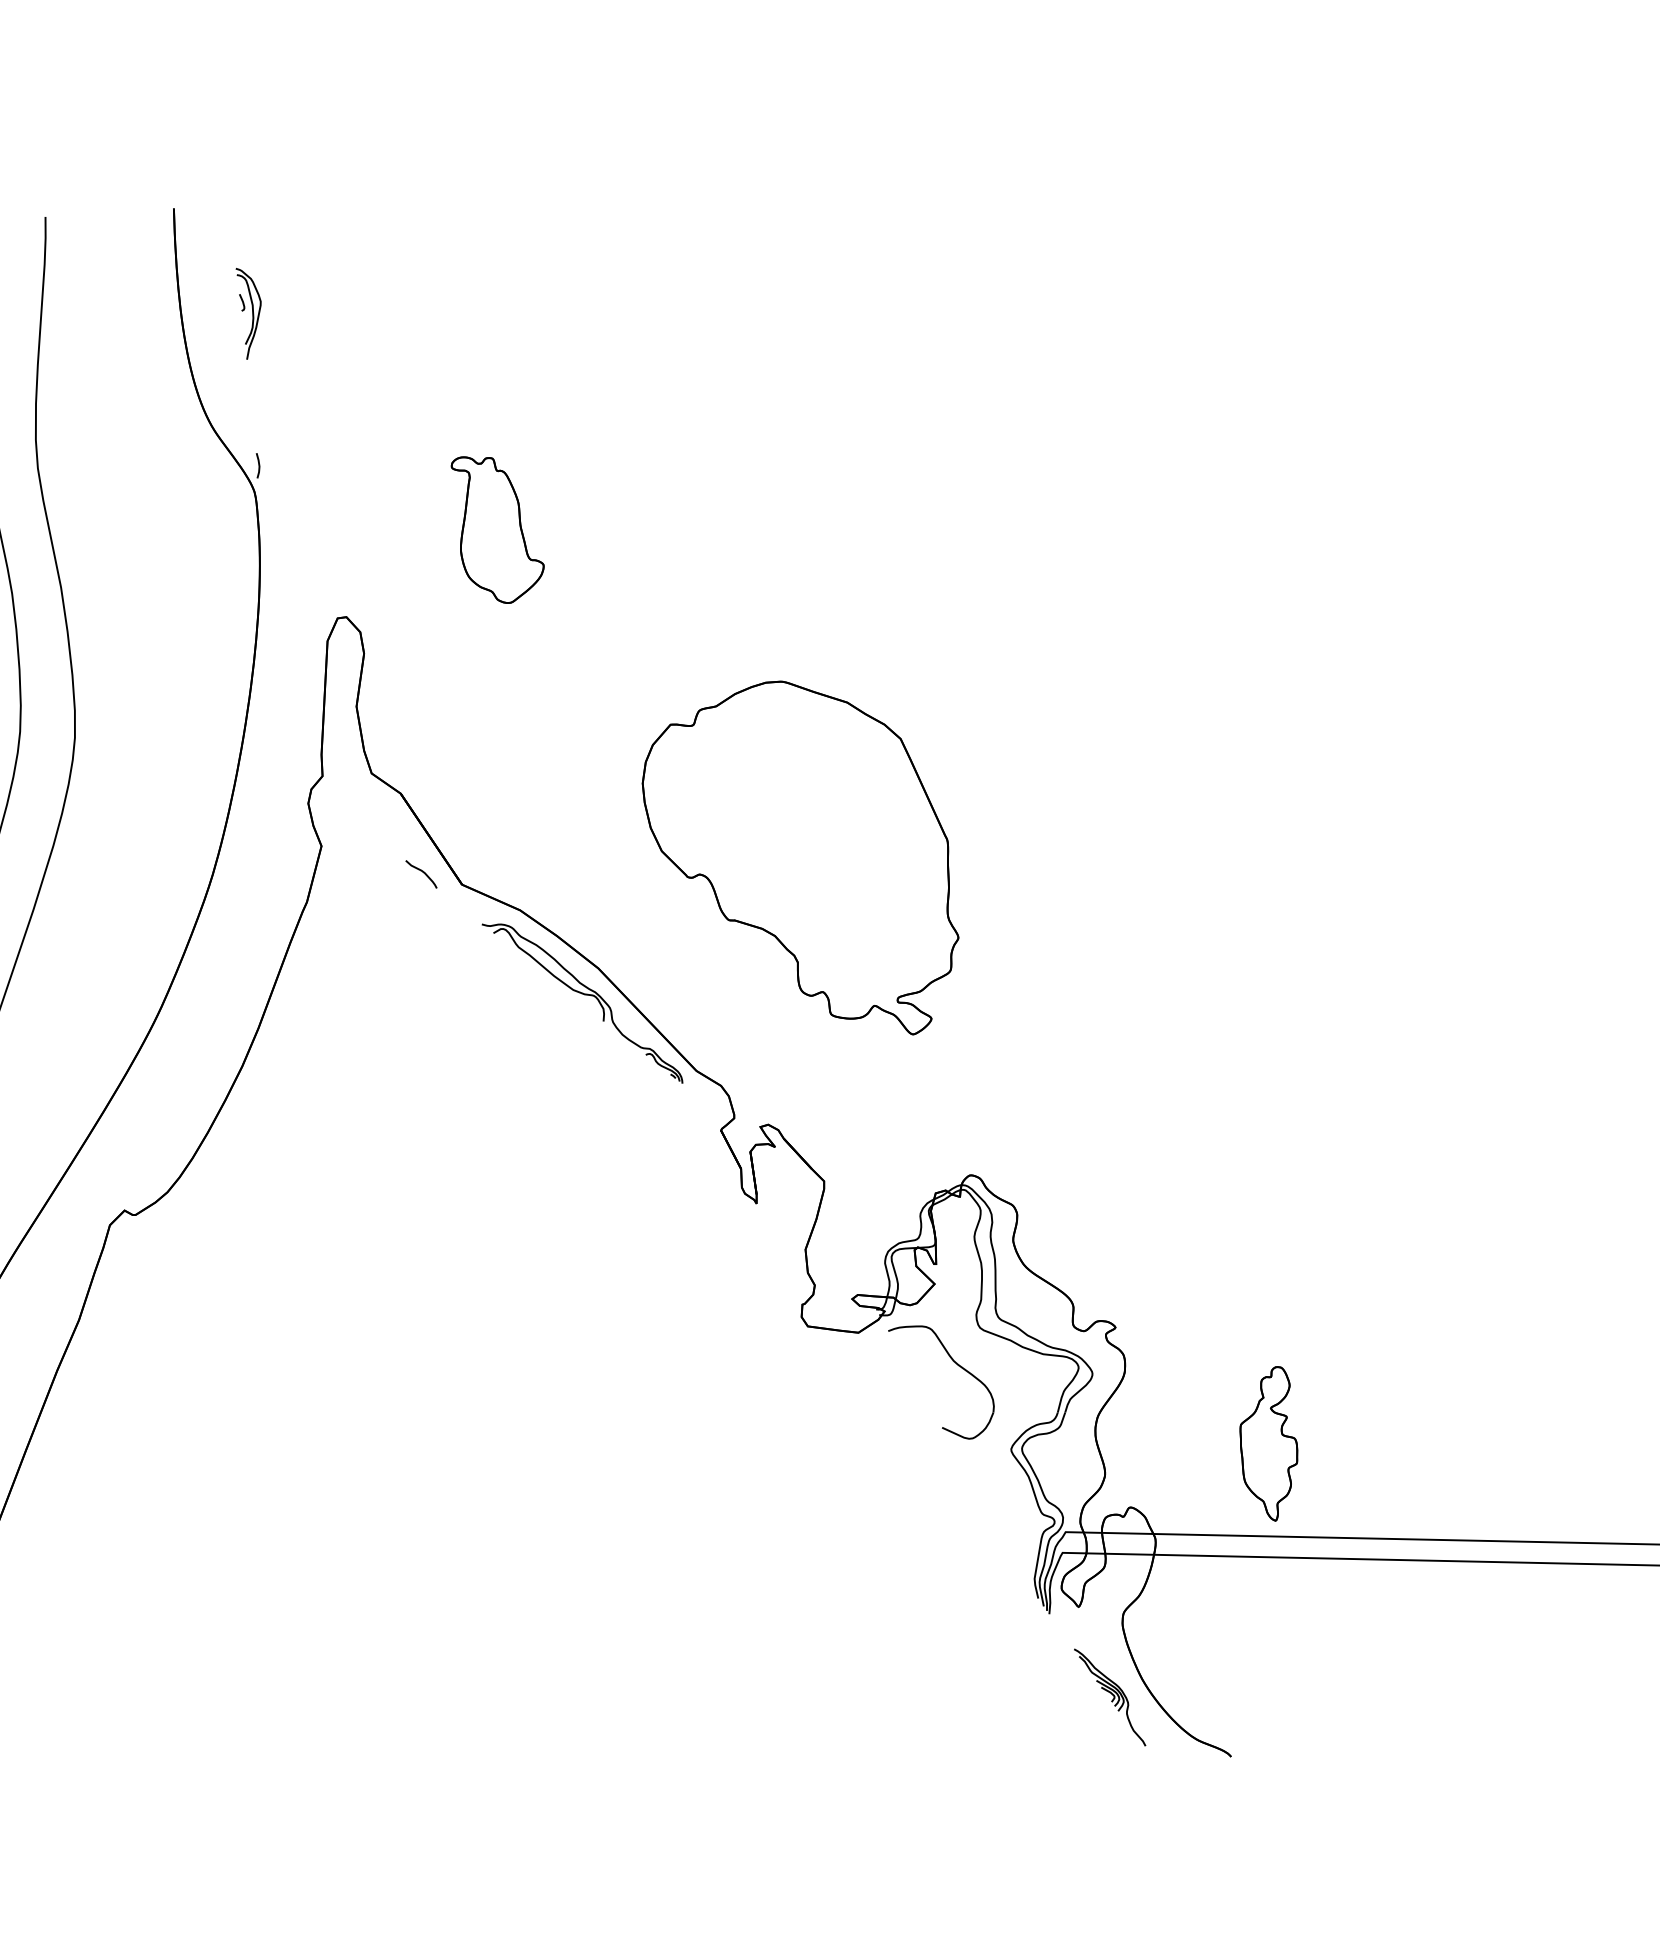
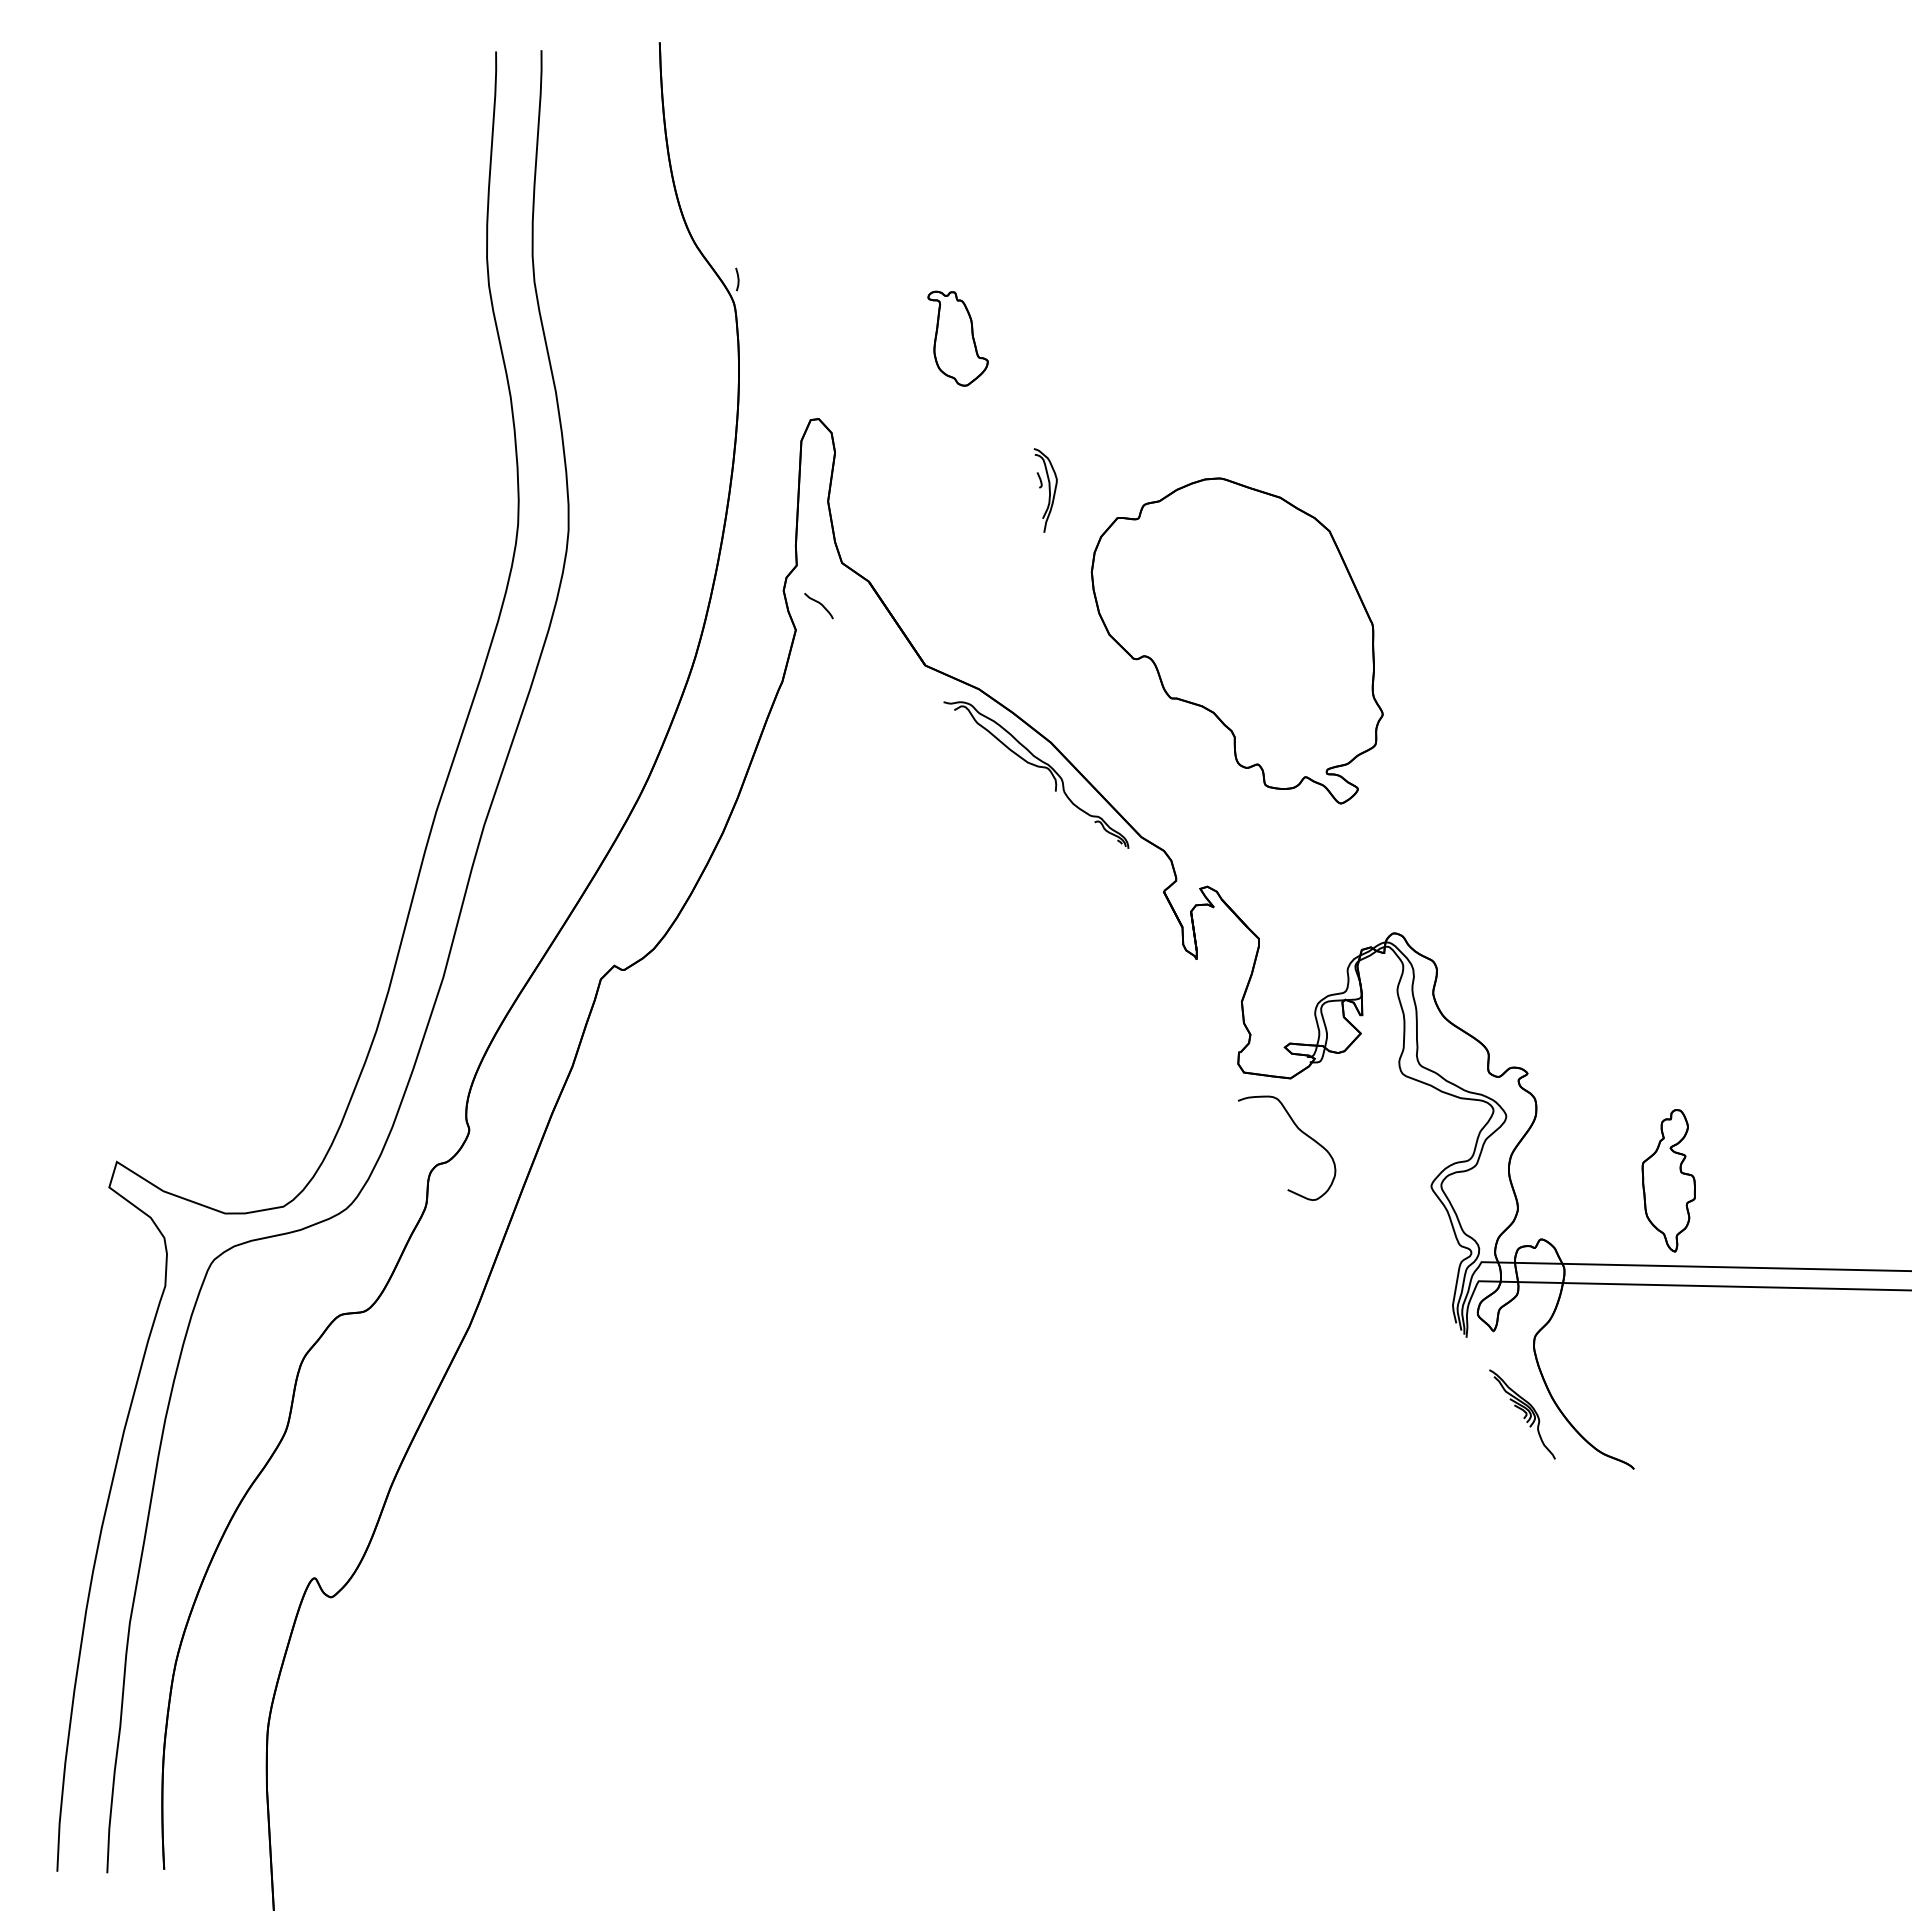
part: (248, 313) -> (1045, 490), moved
part: (496, 529) -> (957, 338), size x0.7
curve: (422, 872) -> (819, 604), moved
part: (957, 1365) -> (1301, 1132), moved

